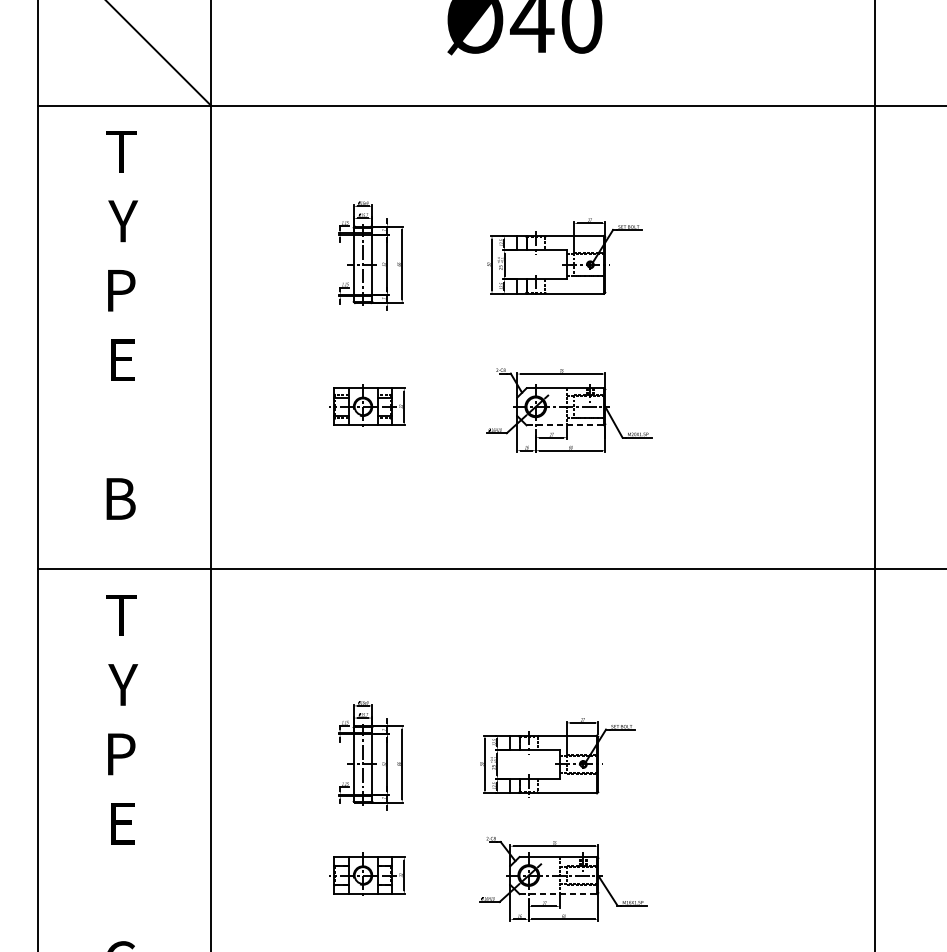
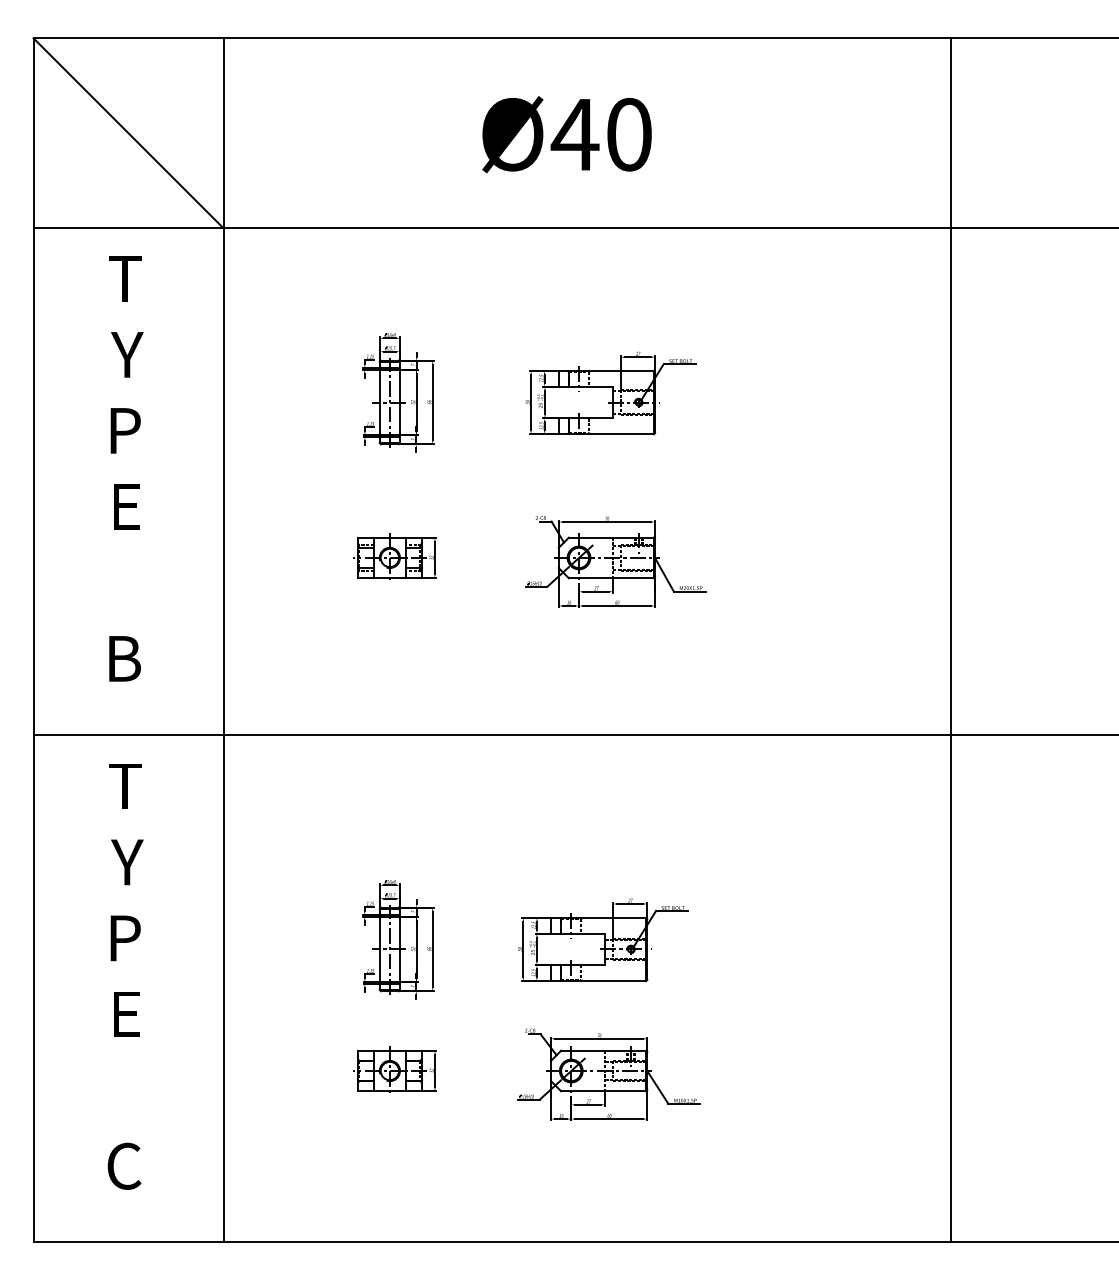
line: (565, 425) -> (611, 578), dashed -> solid
line: (559, 894) -> (604, 1091), dashed -> solid

